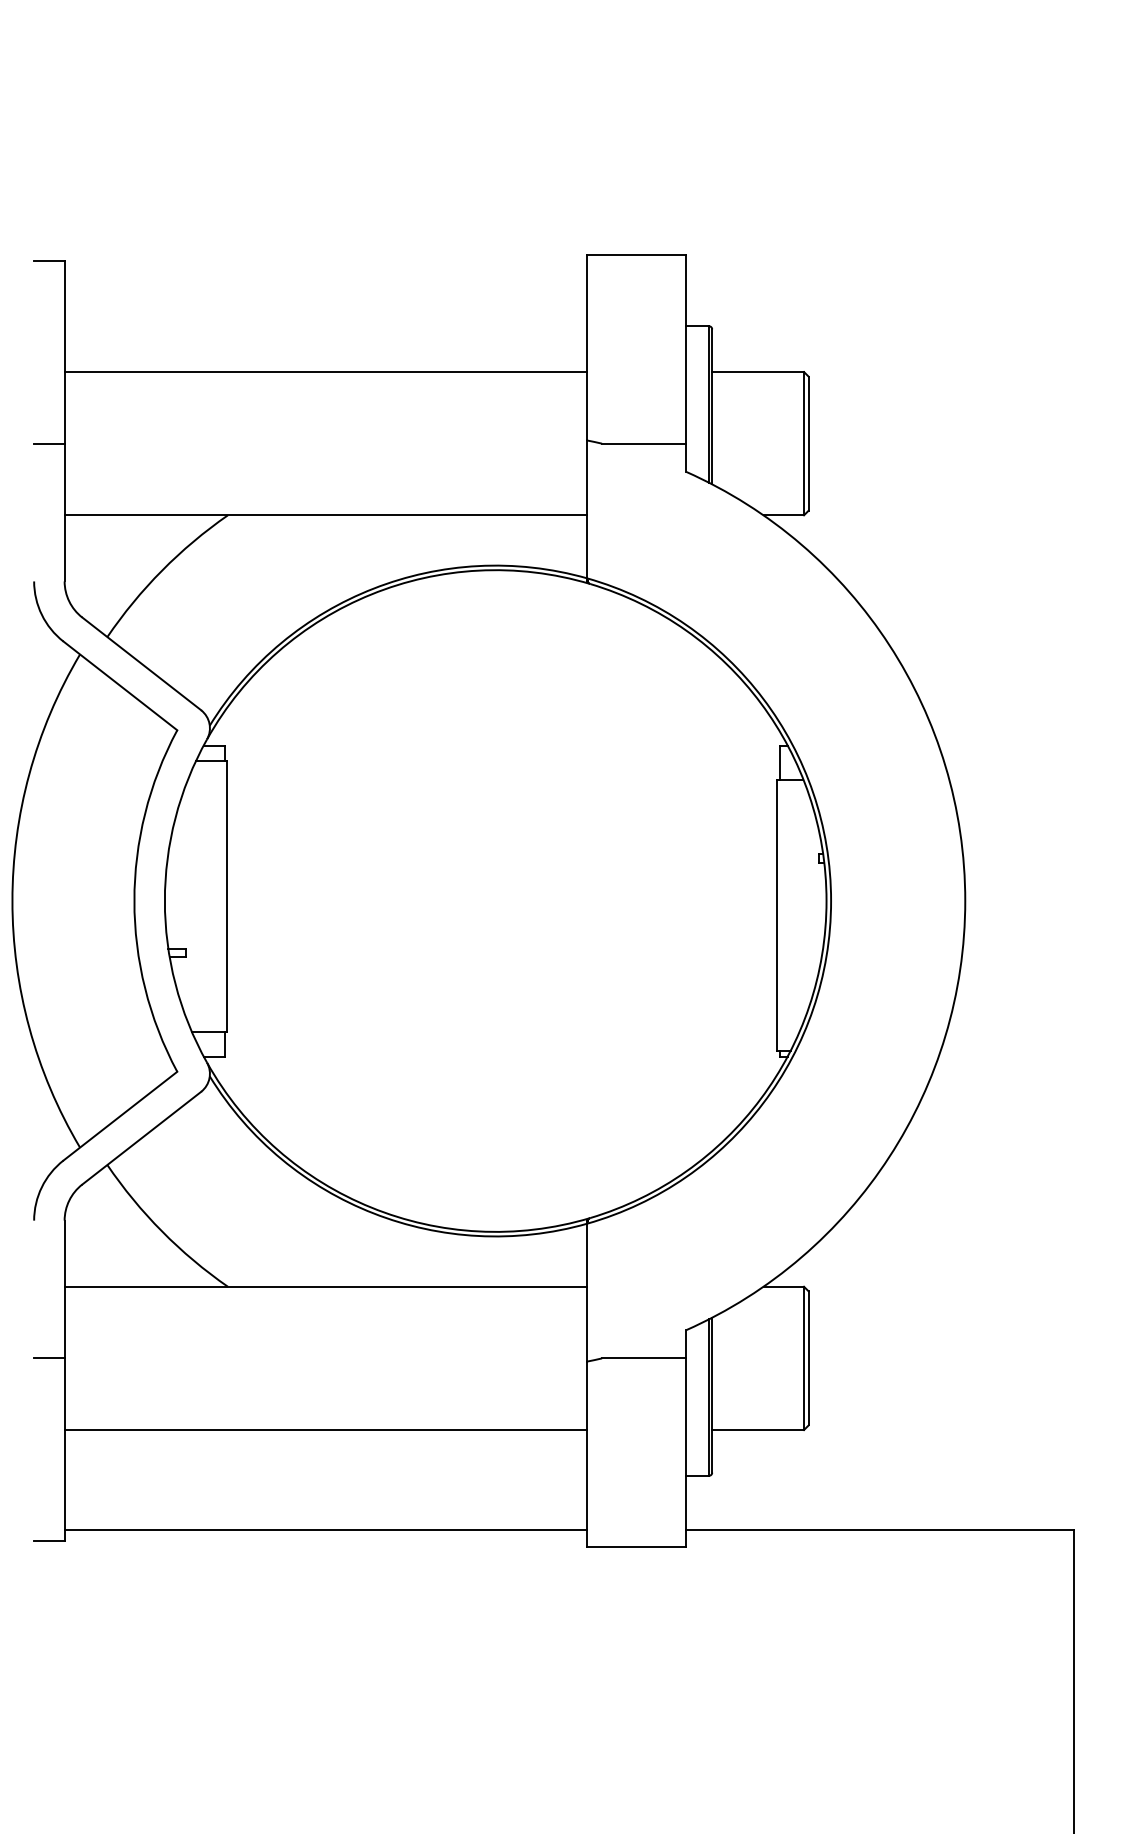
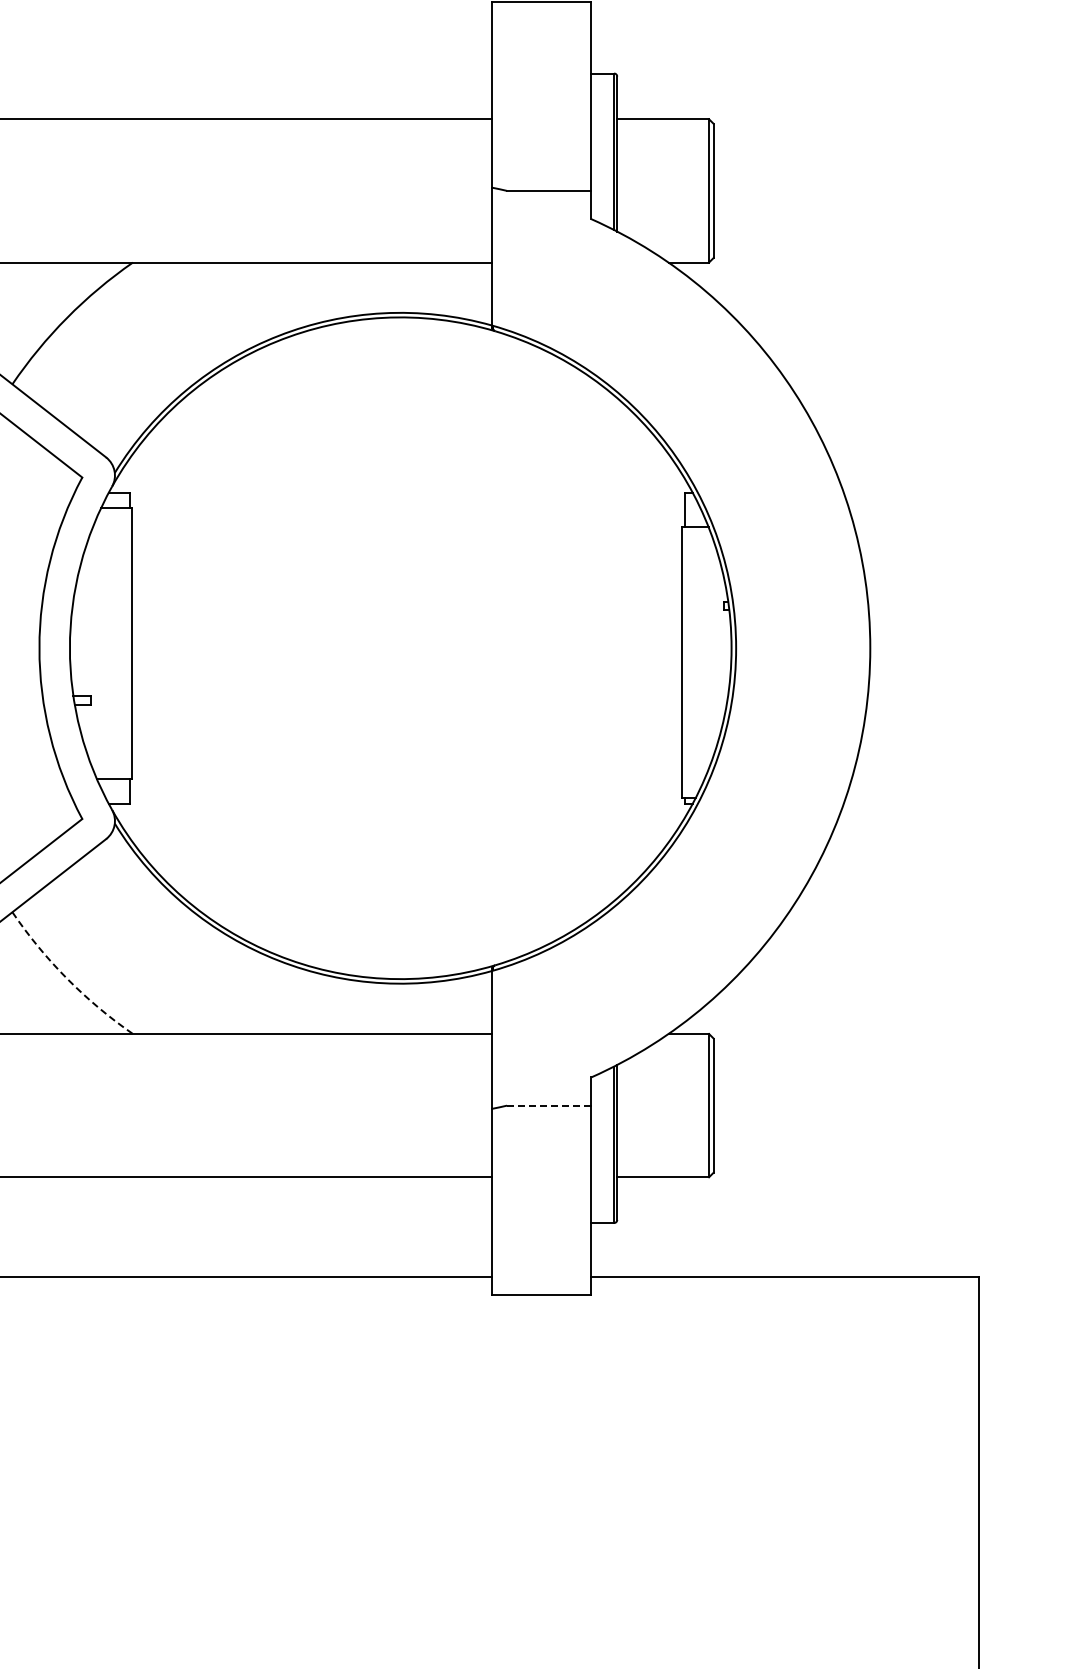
arc: (162, 1231) -> (67, 978), solid -> dashed
line: (643, 1358) -> (548, 1105), solid -> dashed

